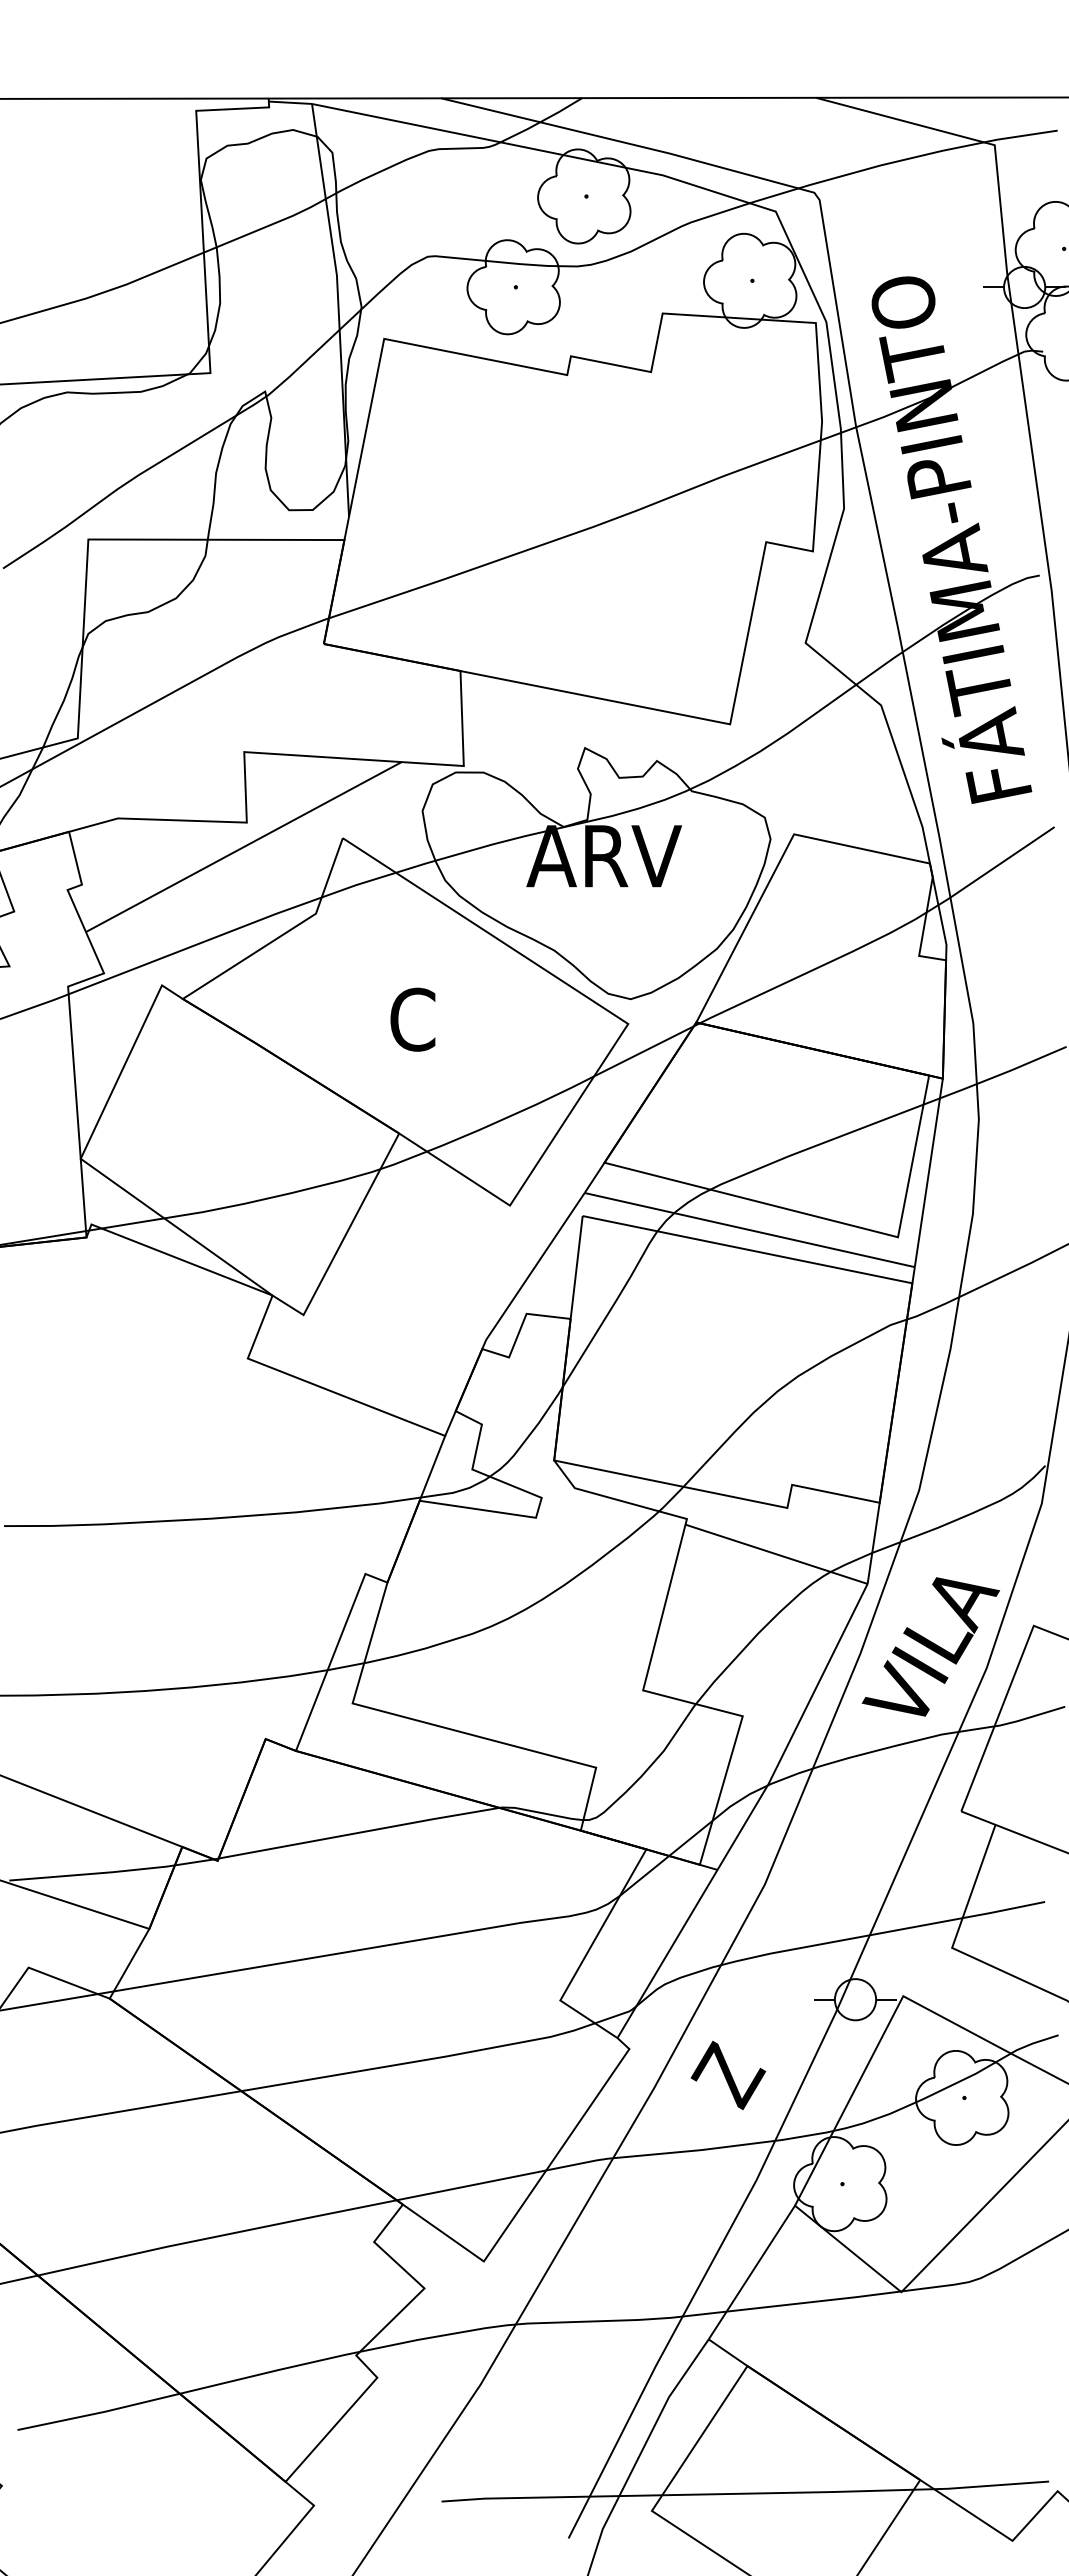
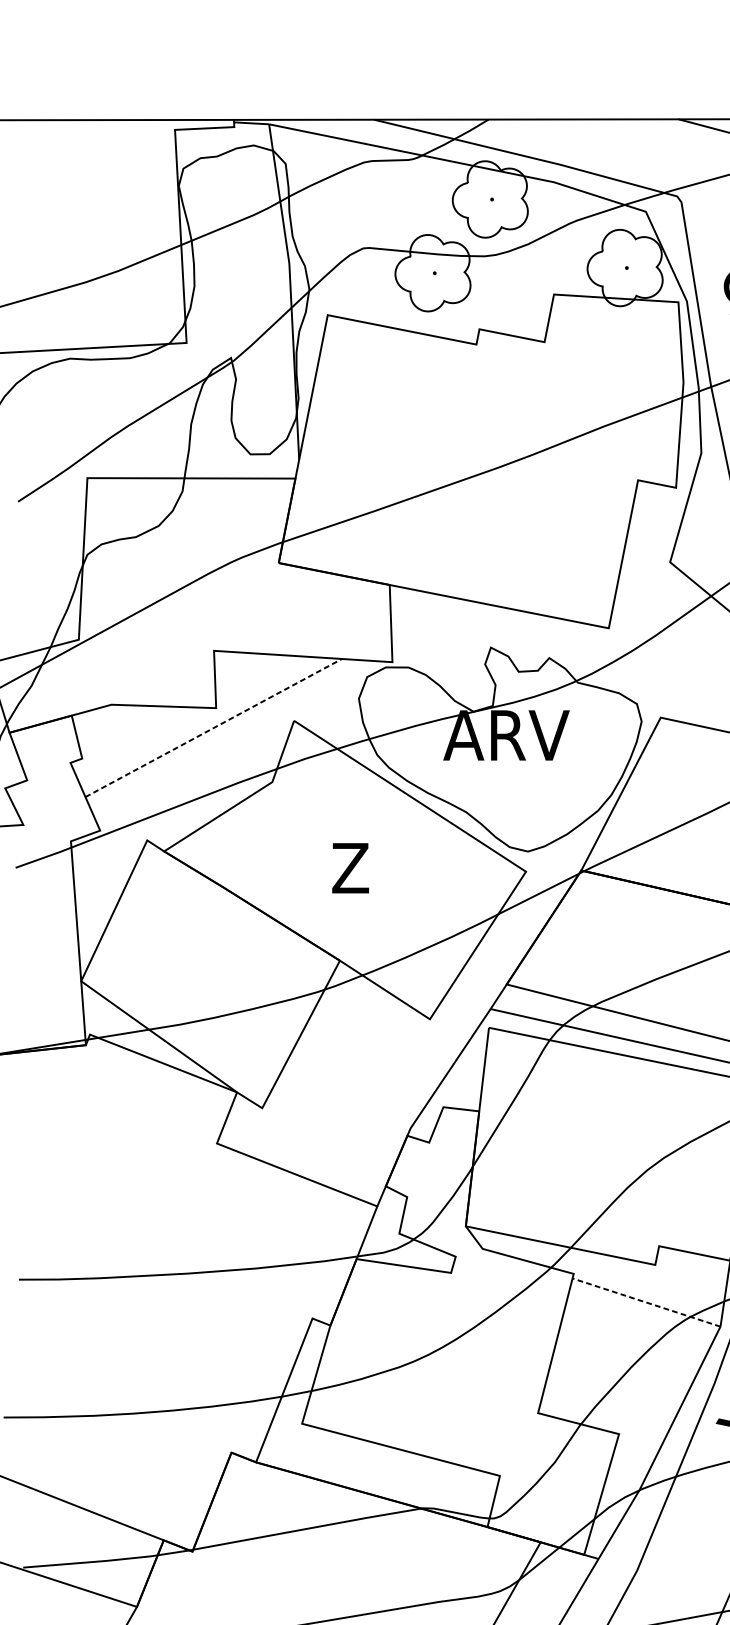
line: (244, 846) -> (214, 727), solid -> dashed
text: (412, 1019) -> (350, 868), C -> Z
line: (776, 1554) -> (646, 1302), solid -> dashed

